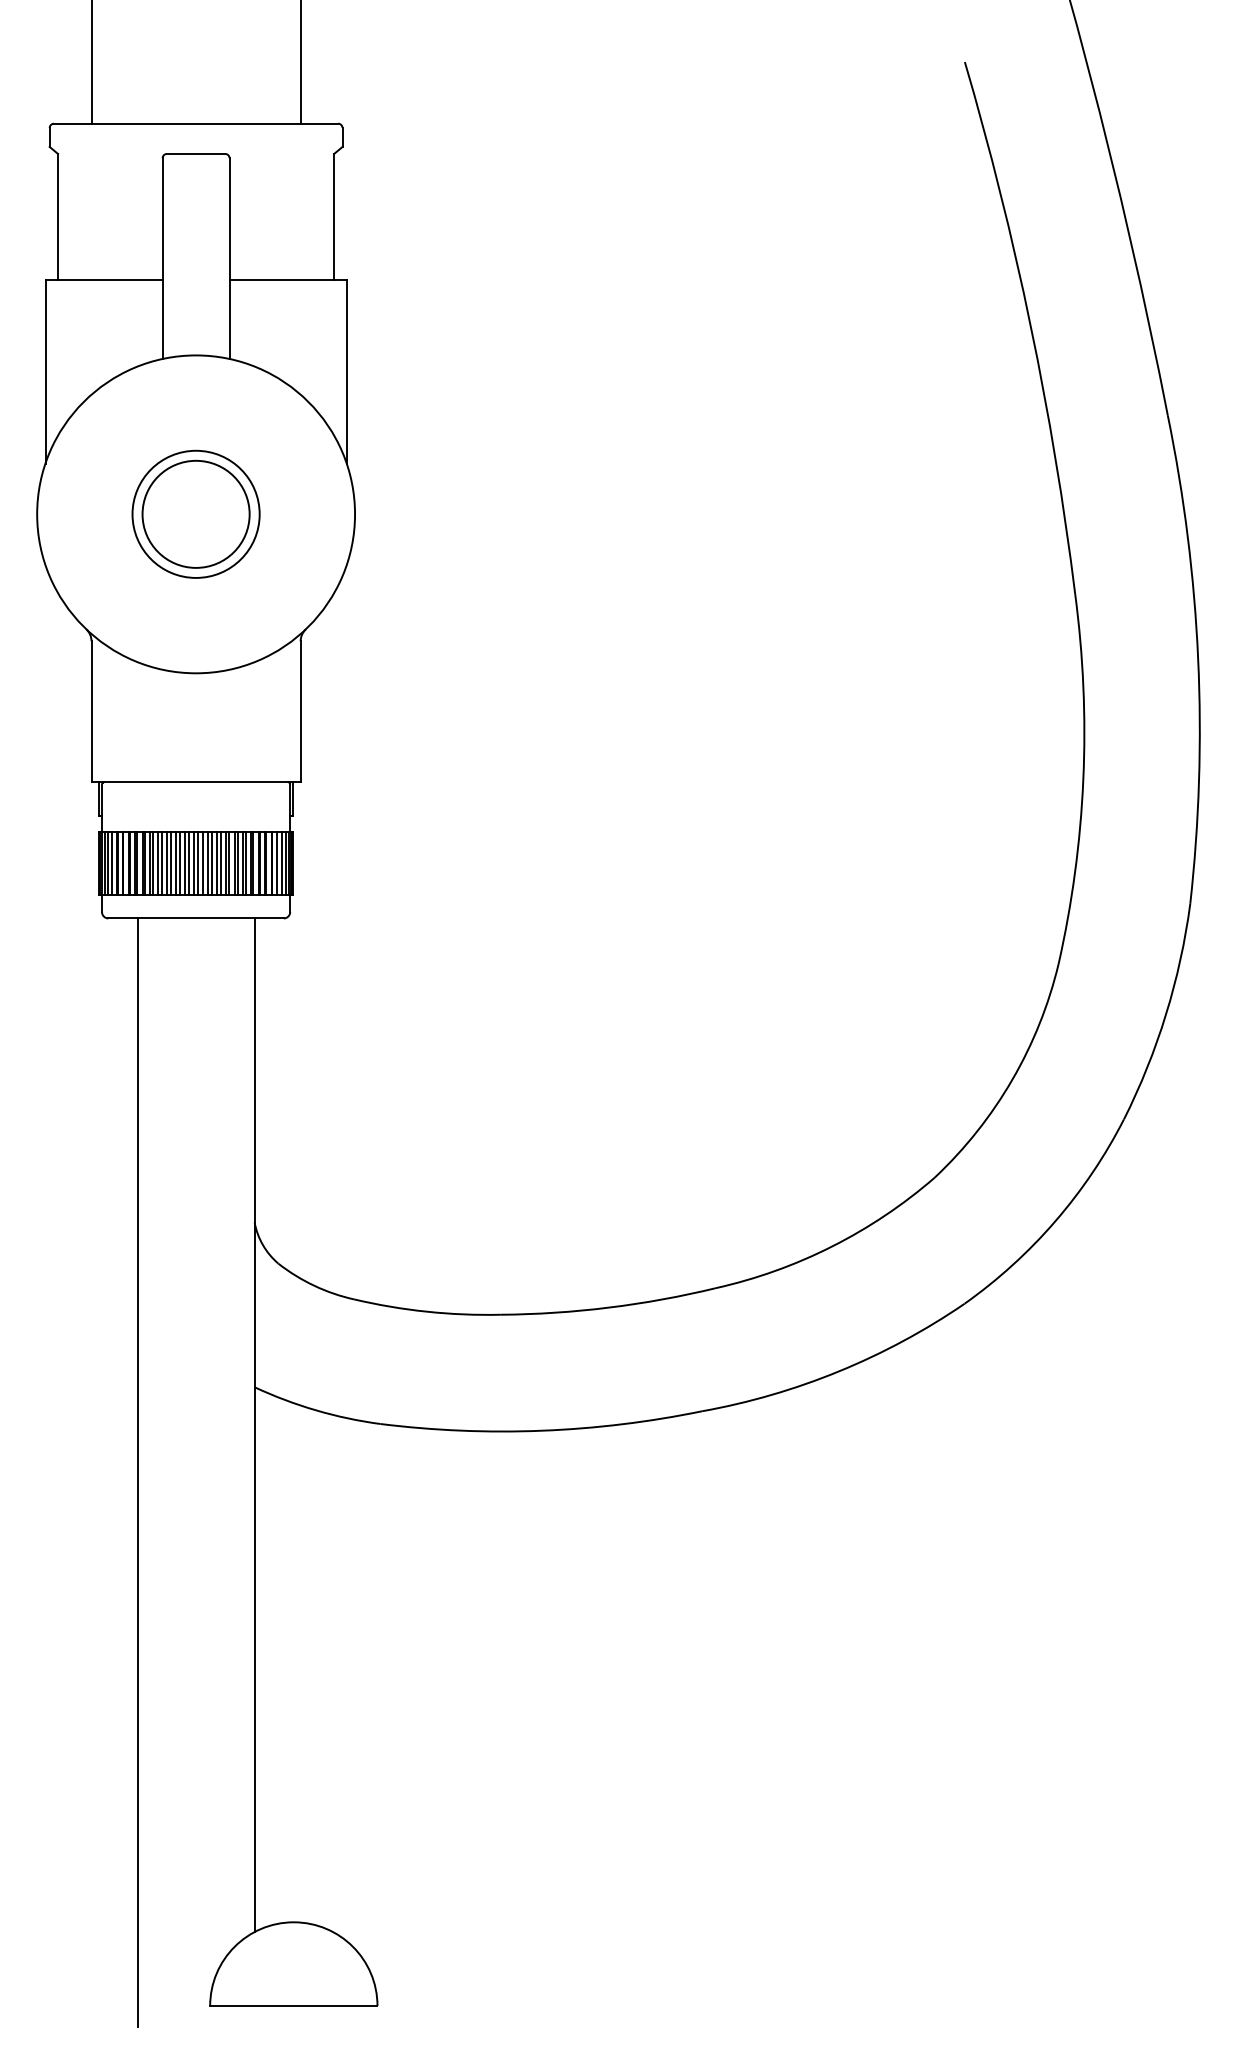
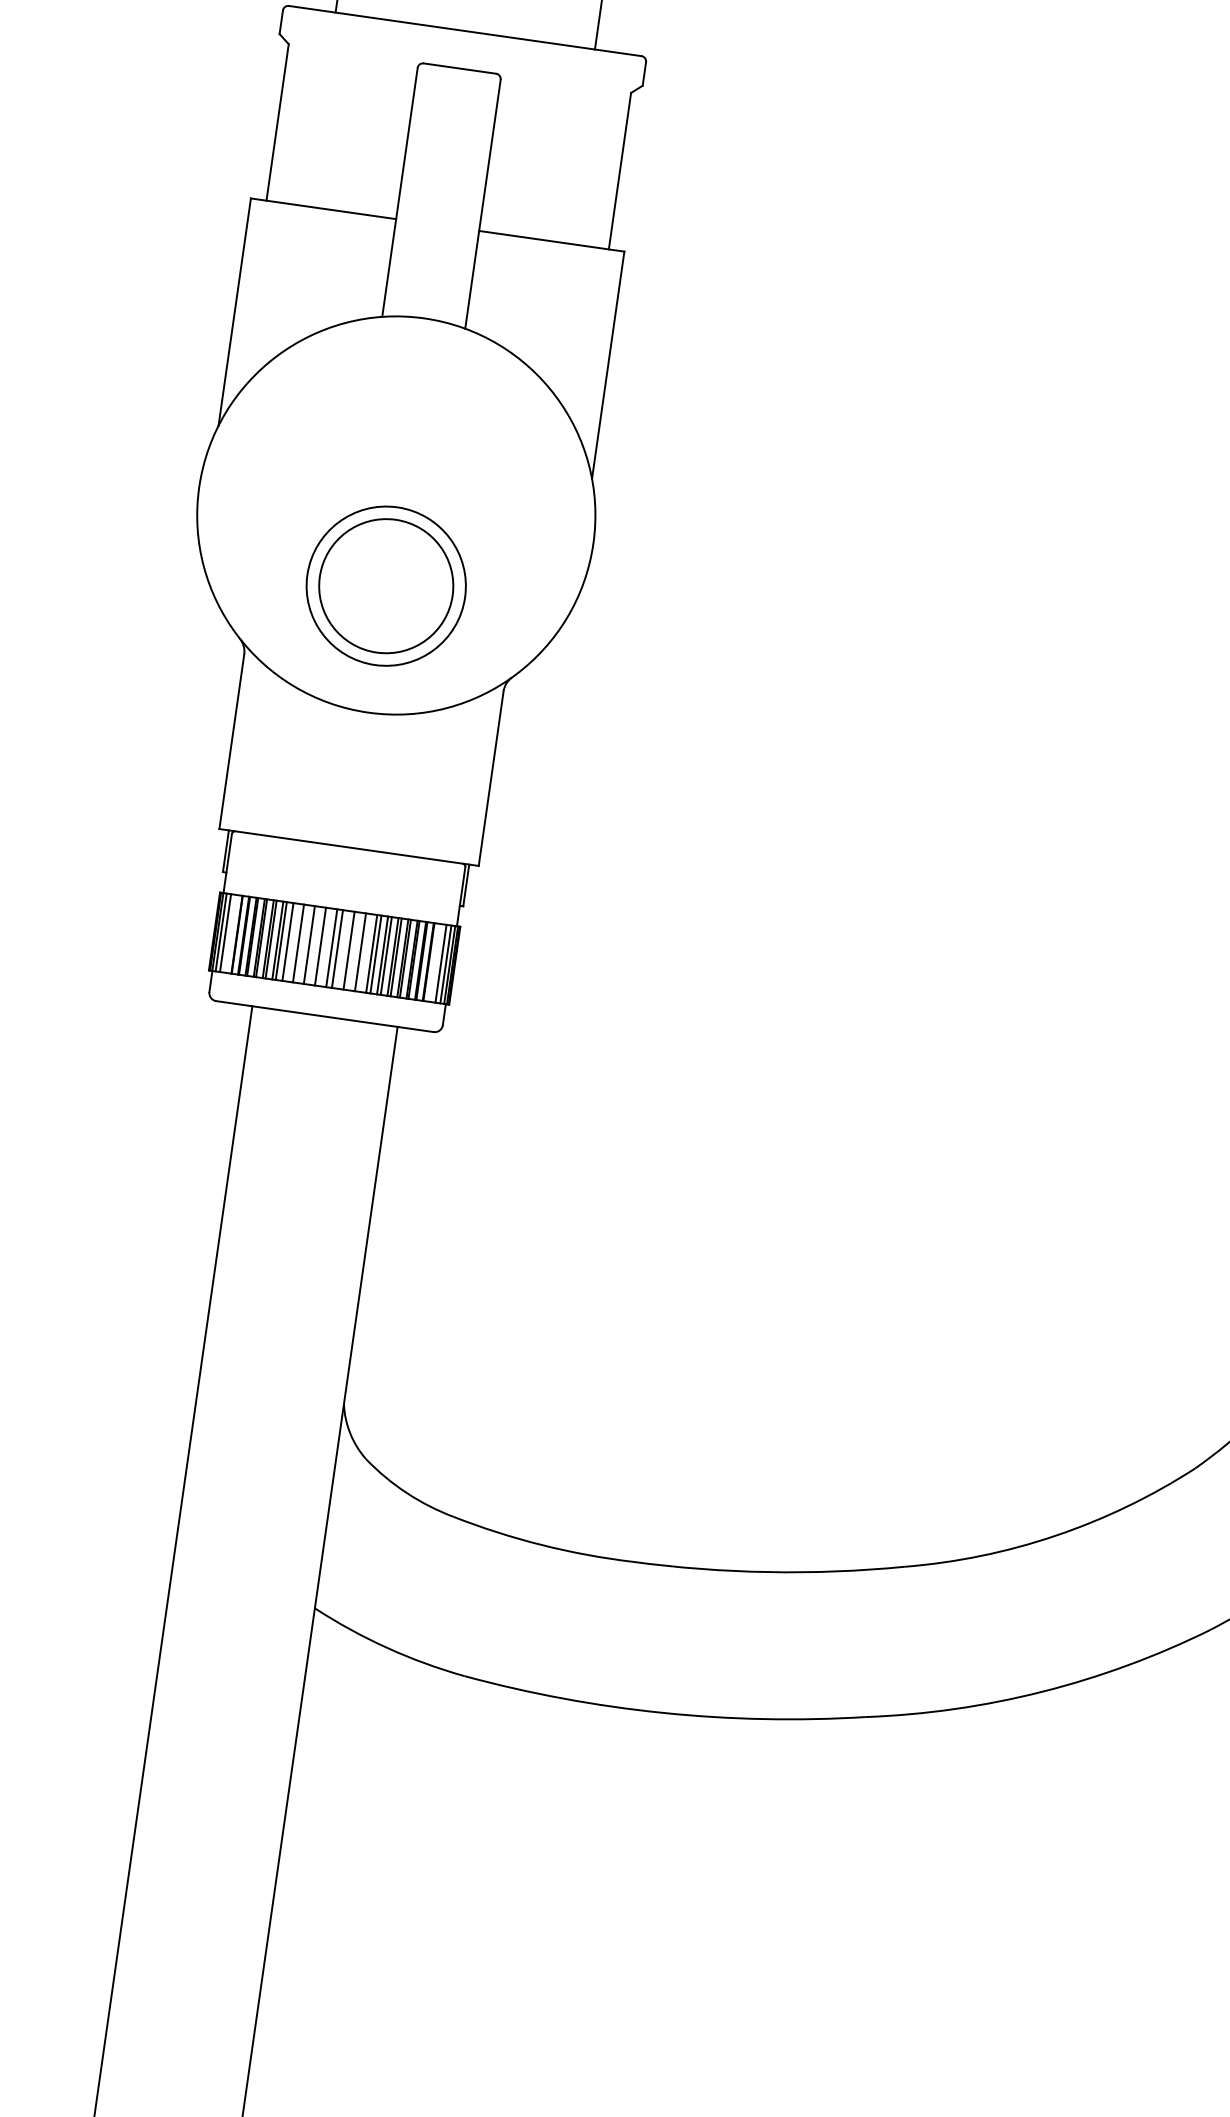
part: (195, 513) -> (385, 585), moved
line: (112, 863) -> (231, 933), removed
line: (161, 863) -> (291, 942), removed
line: (170, 863) -> (302, 943), removed
line: (179, 863) -> (314, 945), removed
line: (188, 863) -> (325, 947), removed
line: (202, 863) -> (342, 949), removed
line: (211, 863) -> (353, 951), removed
line: (220, 863) -> (364, 952), removed
line: (277, 863) -> (435, 962), removed

